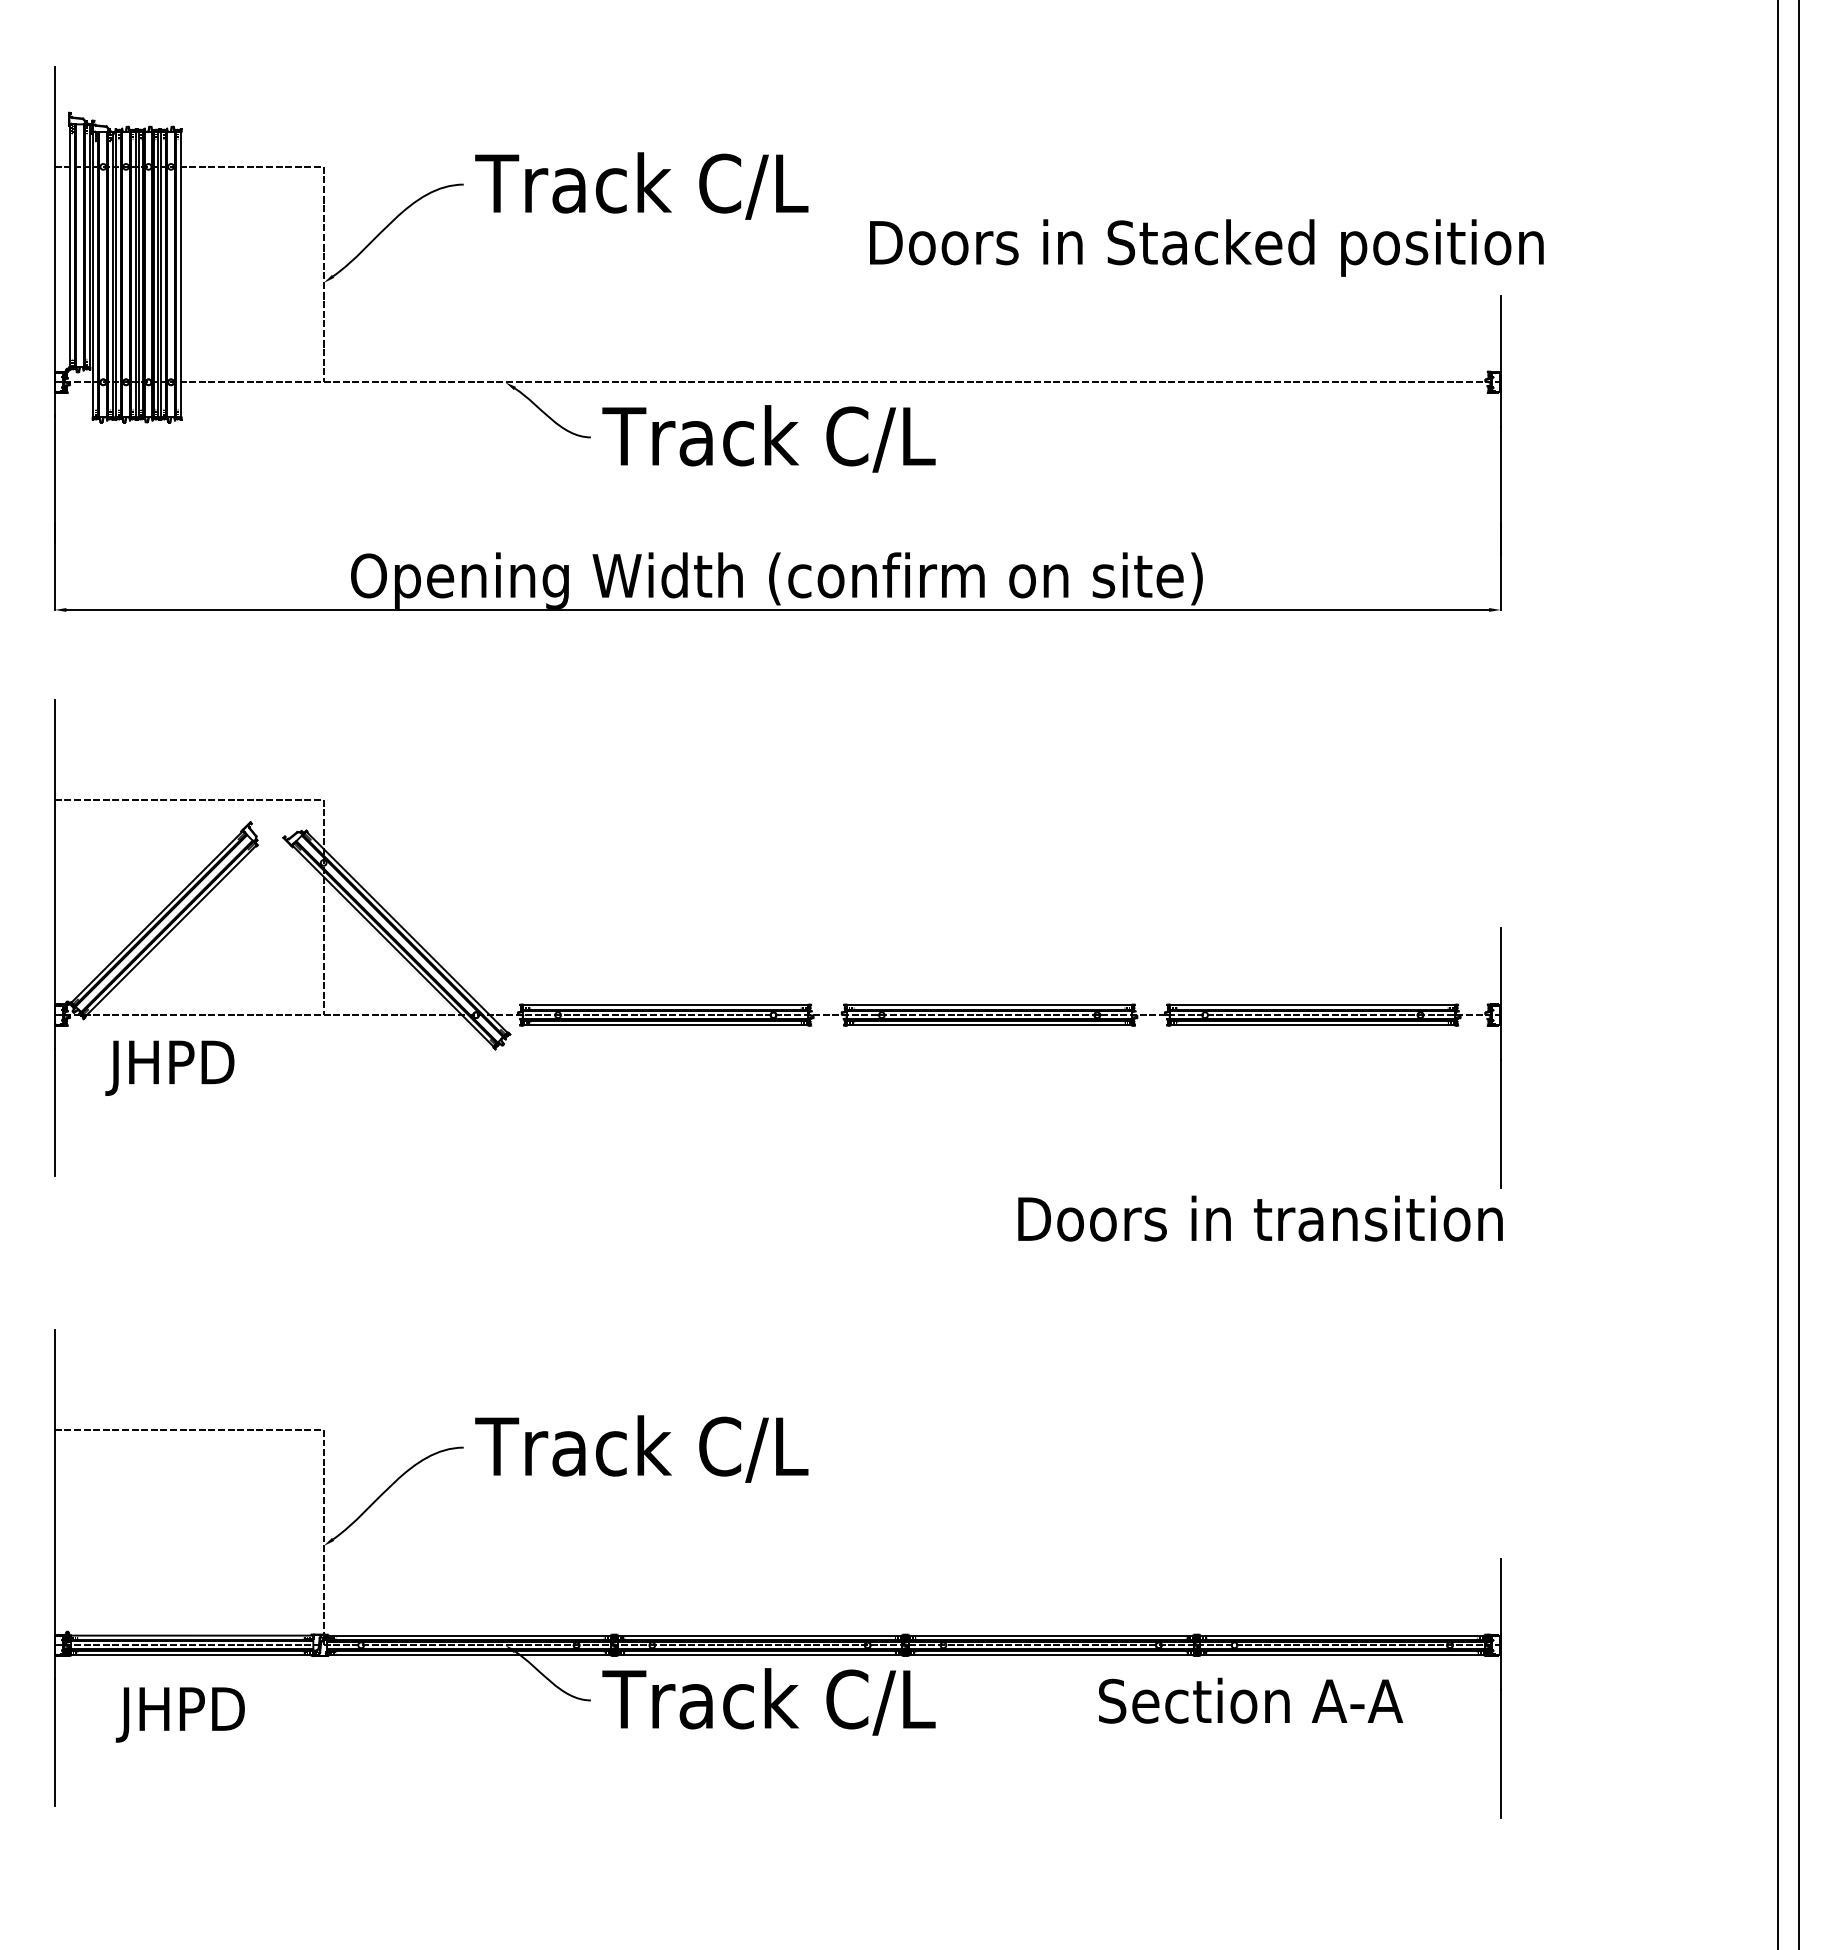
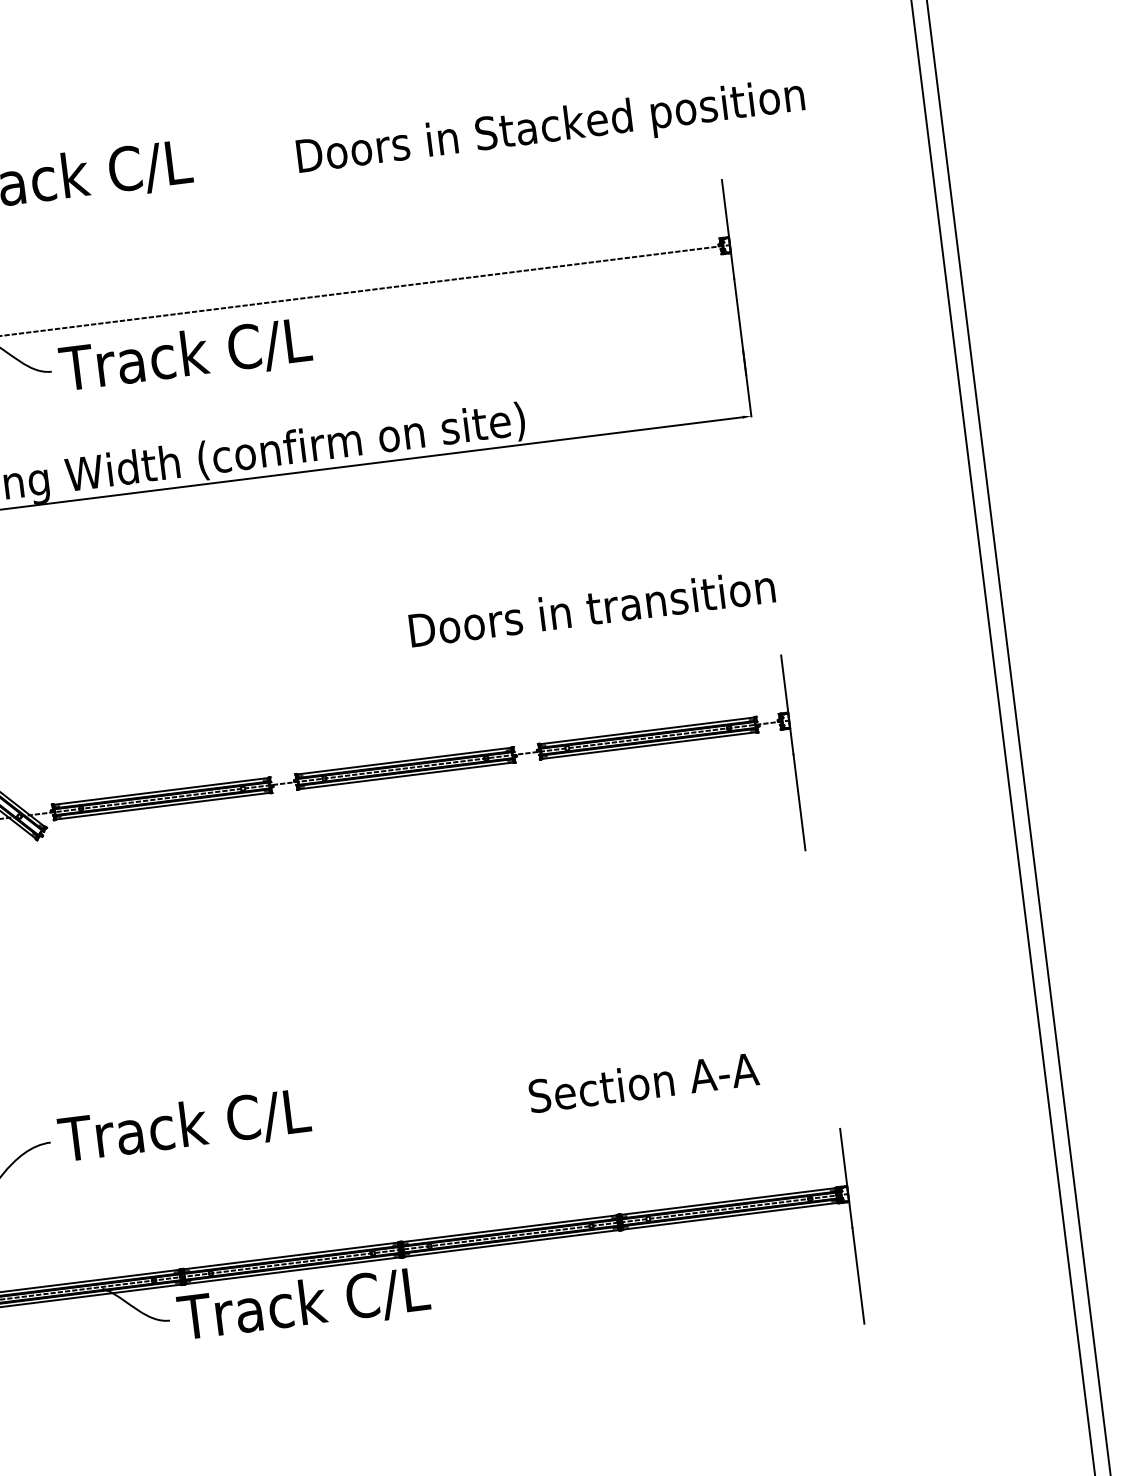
text: (1206, 247) -> (550, 128), moved
text: (1260, 1218) -> (592, 608), moved
text: (1251, 1700) -> (644, 1082), moved

